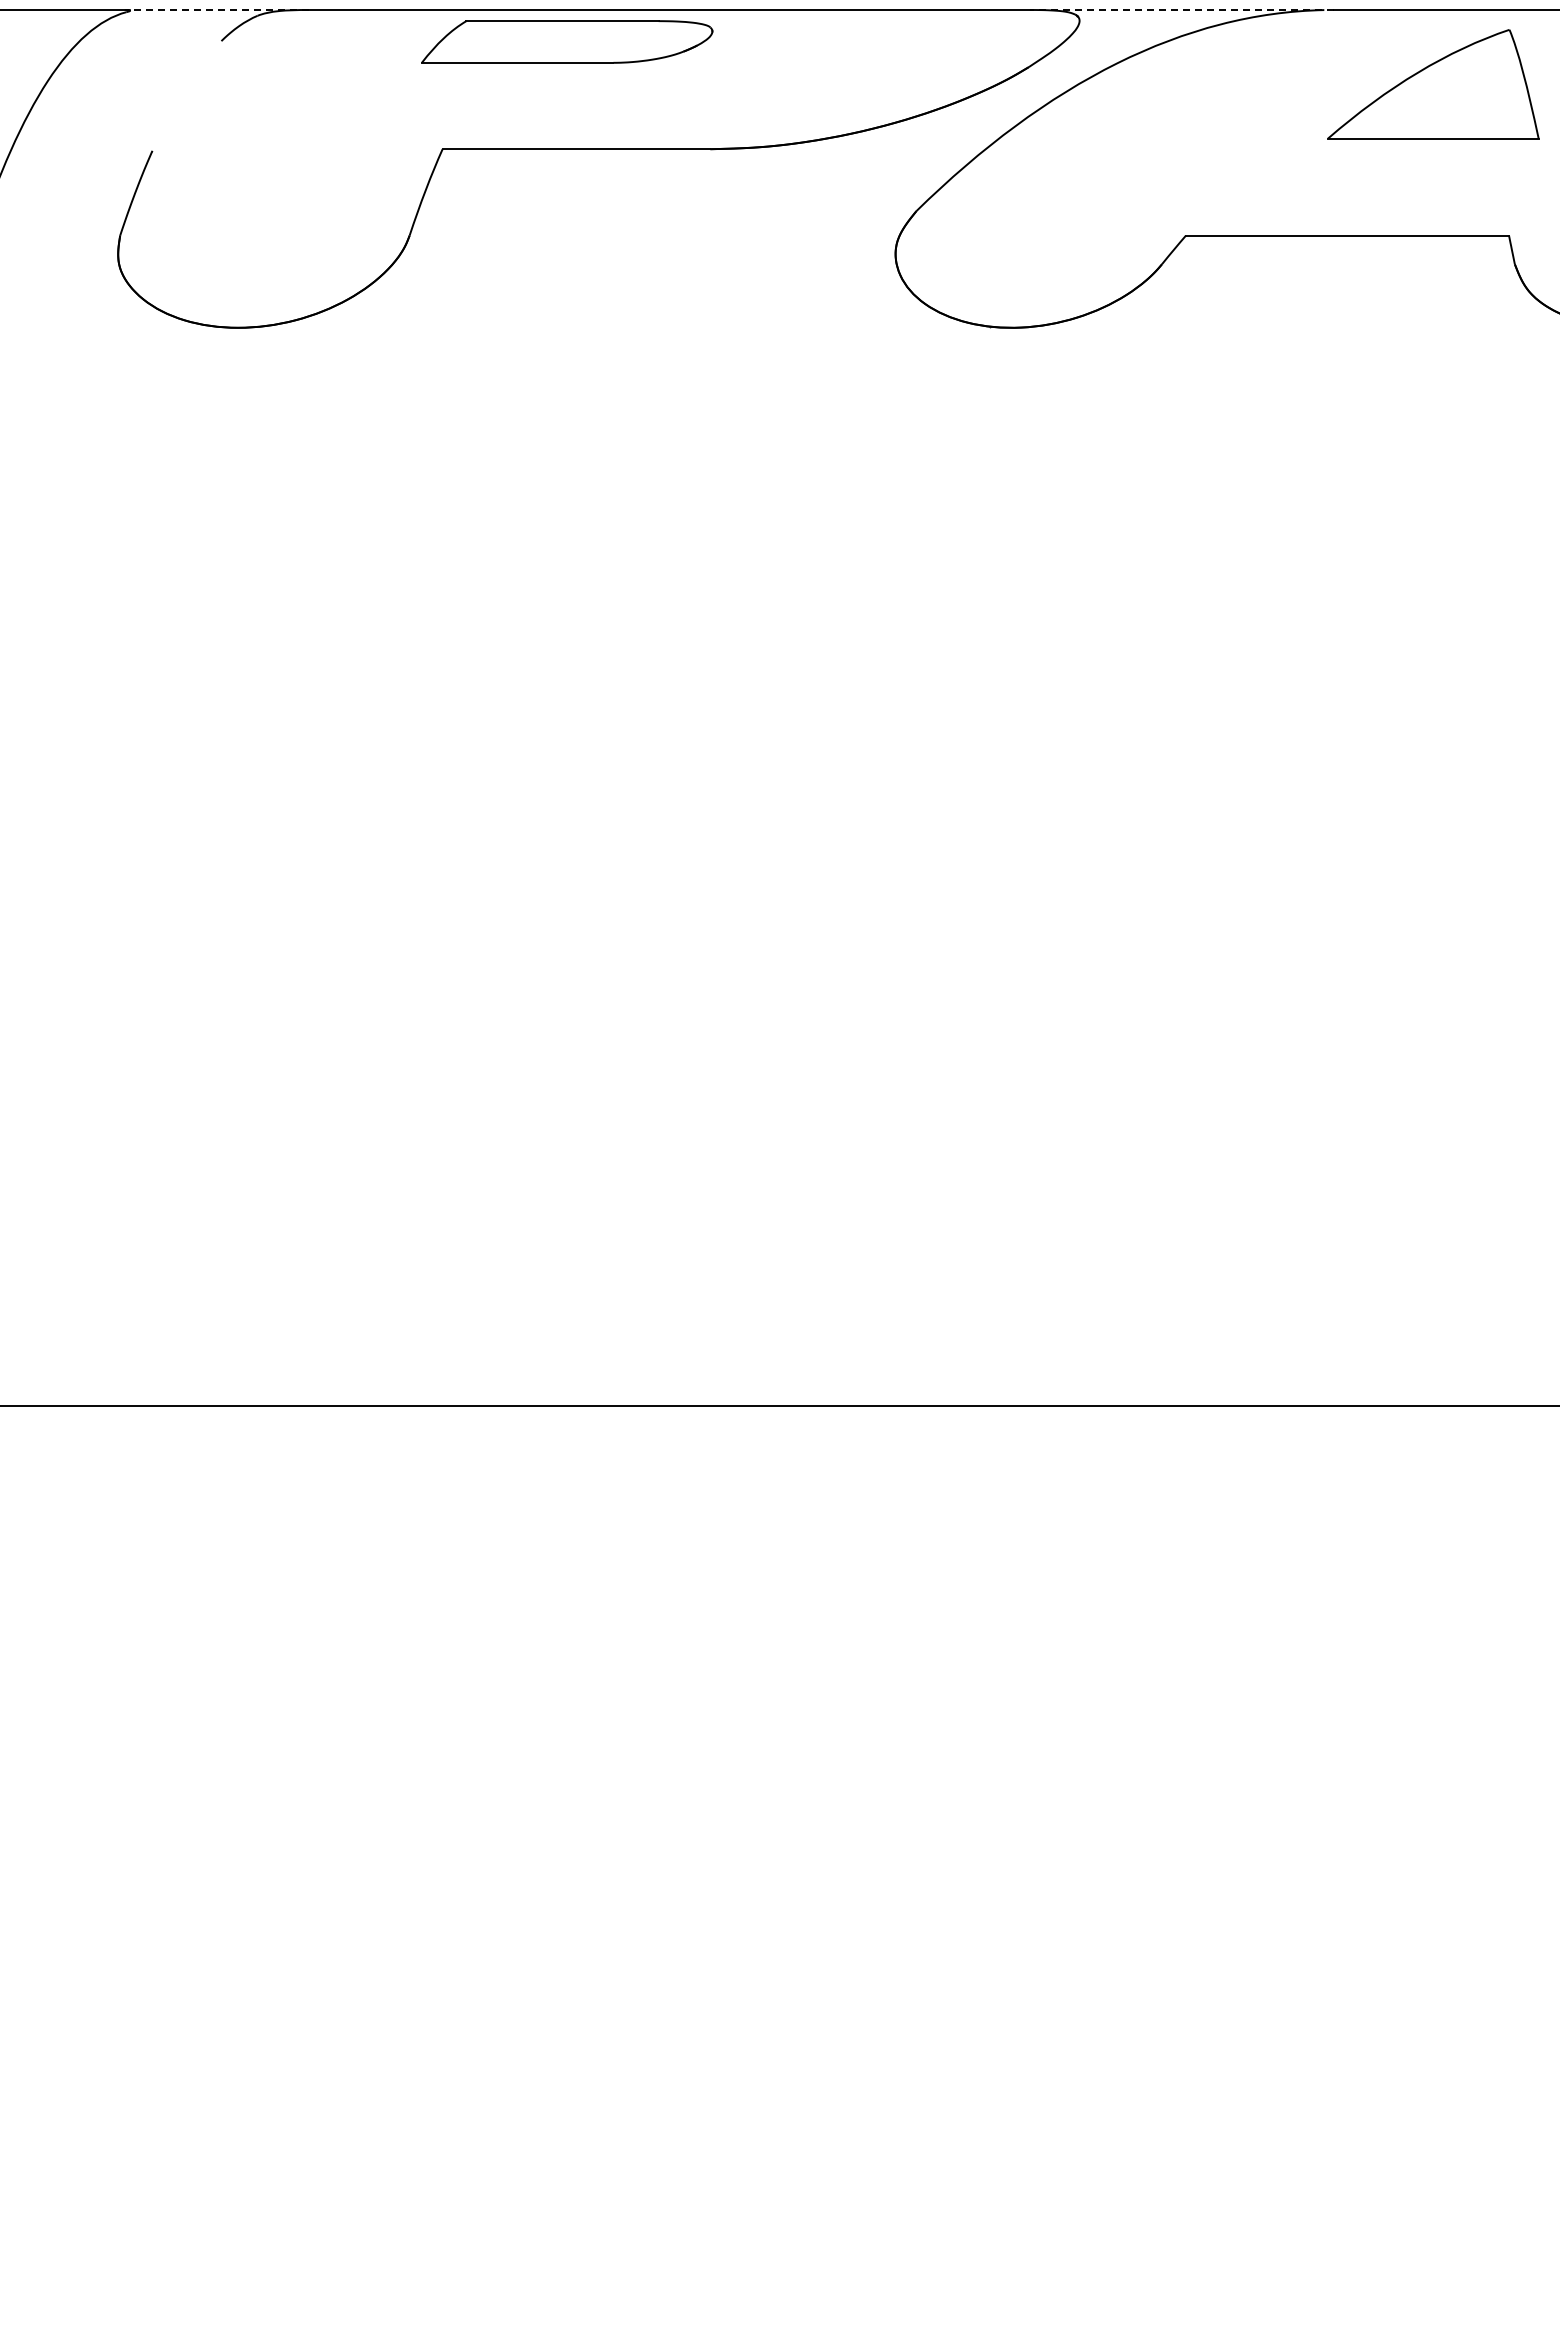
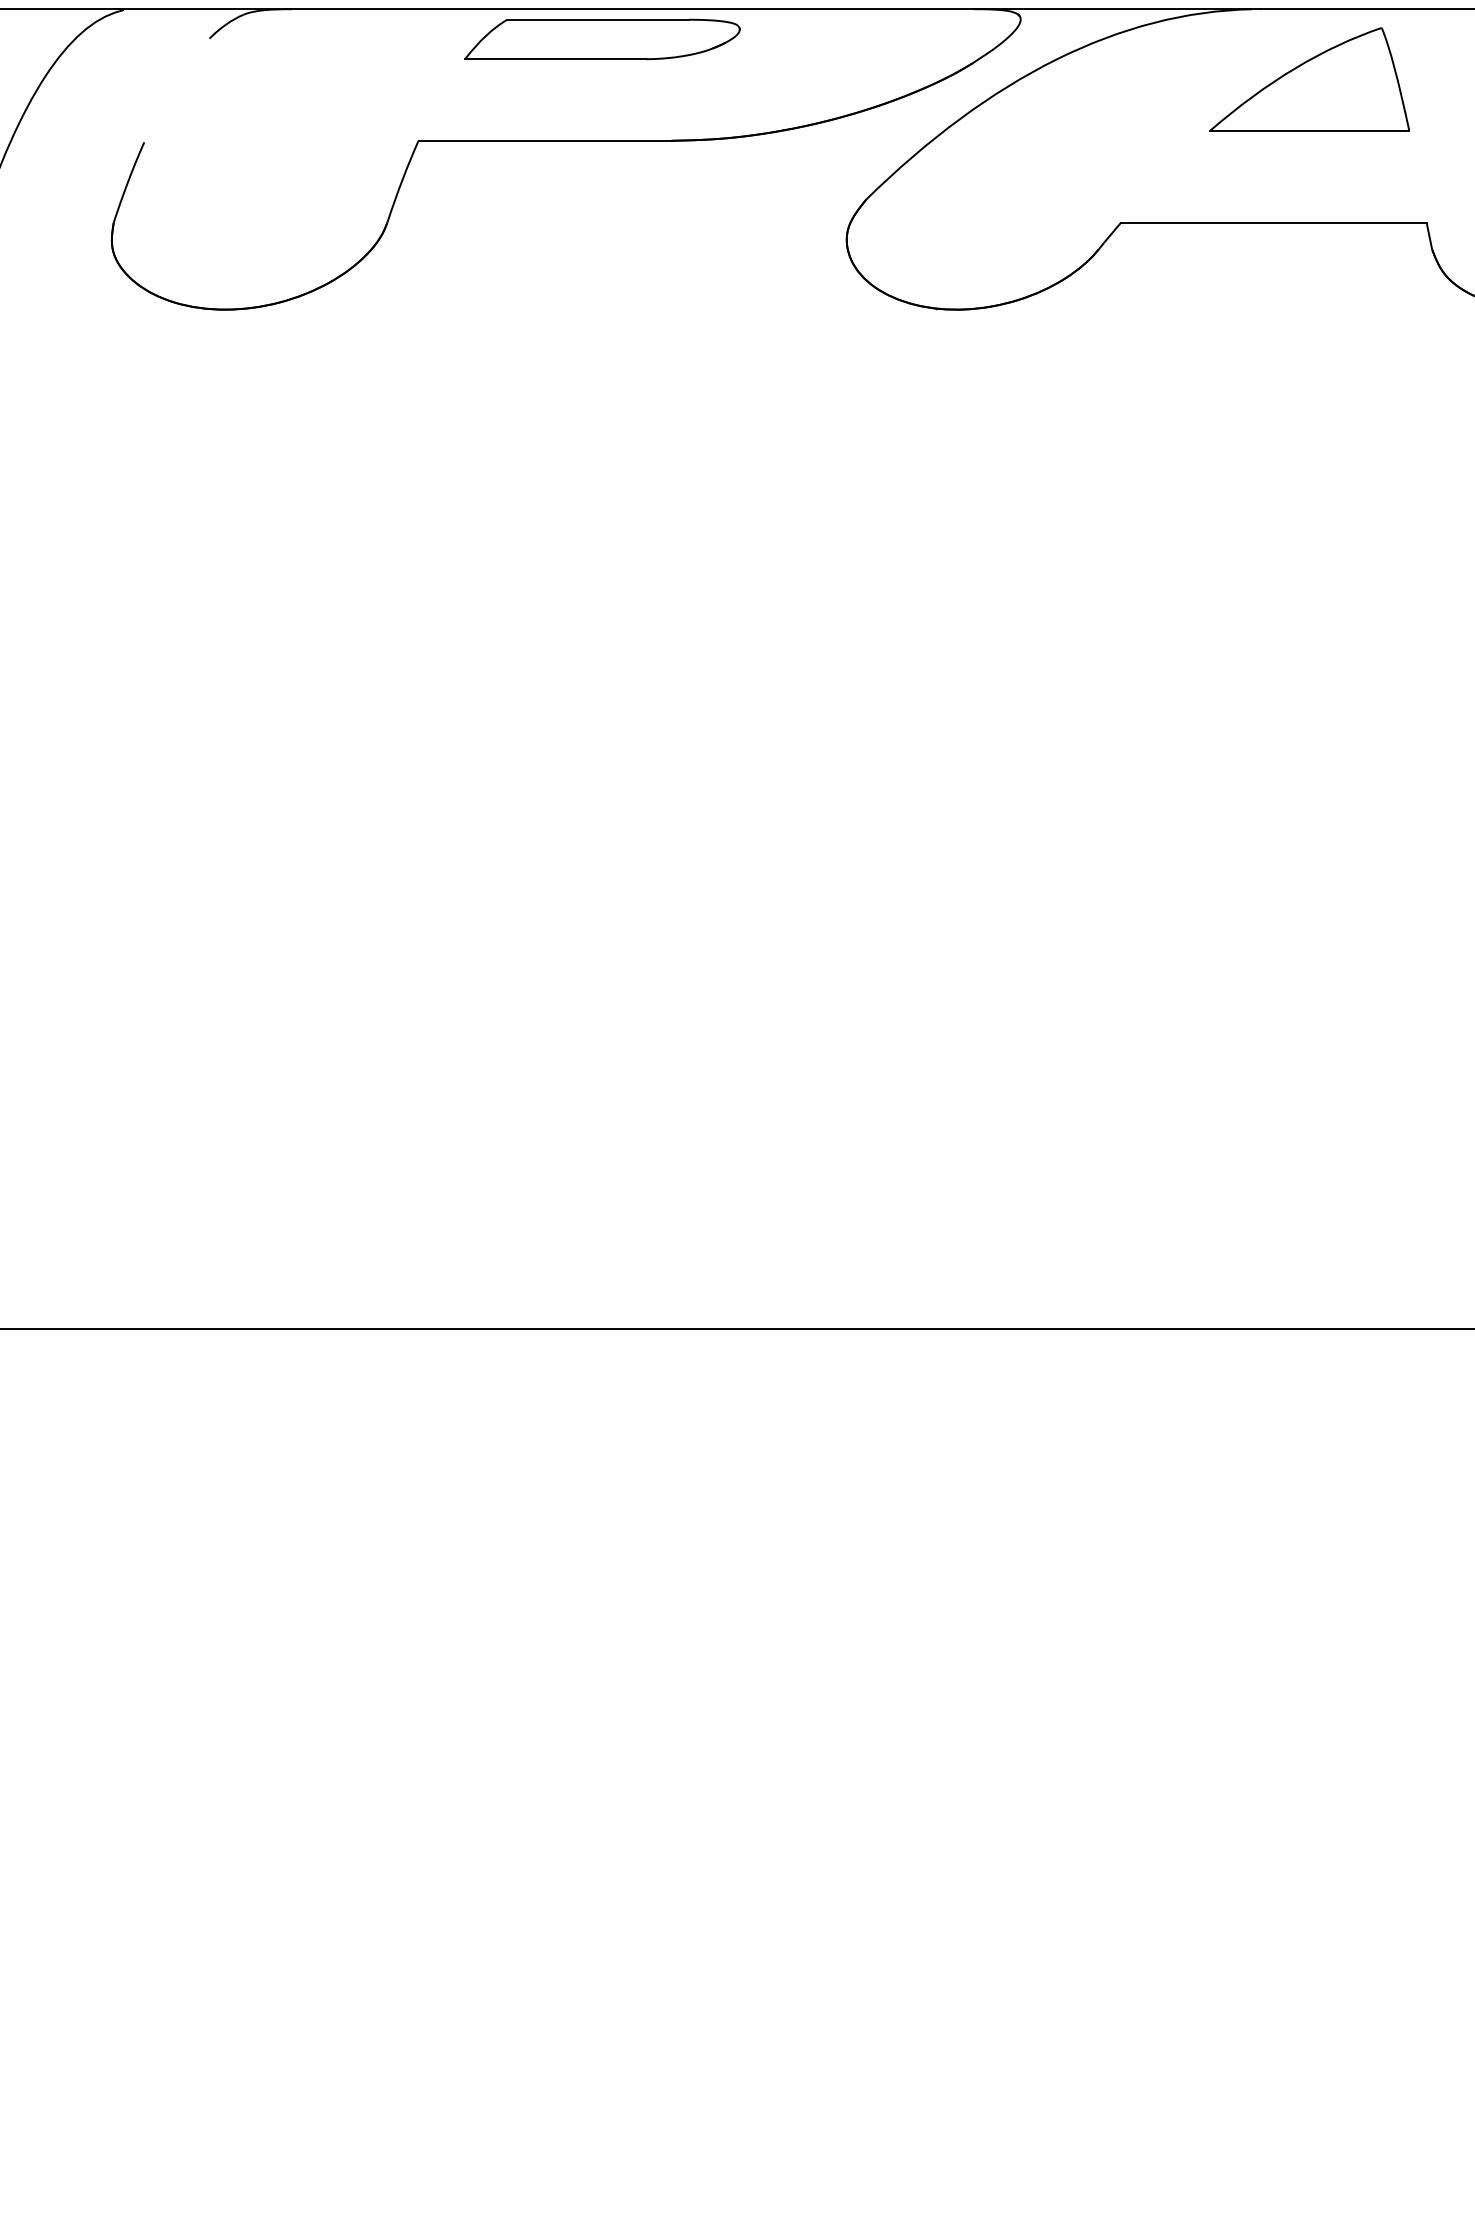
line: (216, 9) -> (204, 8), dashed -> solid
line: (1181, 9) -> (1117, 8), dashed -> solid
part: (567, 41) -> (602, 39), moved
part: (1433, 84) -> (1309, 79), moved

